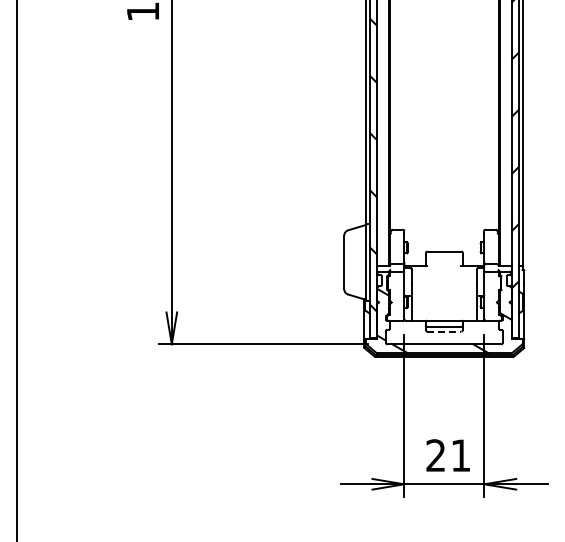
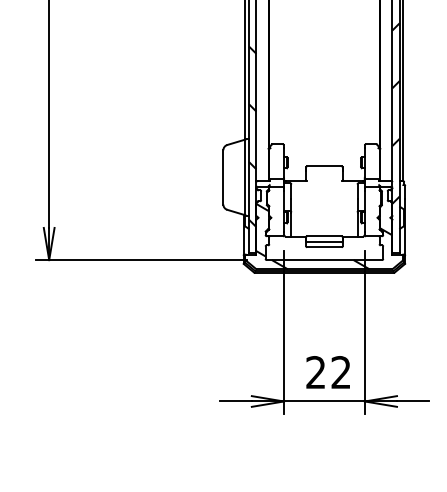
line: (444, 331) -> (324, 247), dashed -> solid
text: (460, 455) -> (340, 372), 21 -> 22

